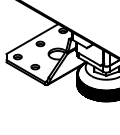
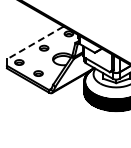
line: (32, 39) -> (35, 43), solid -> dashed

